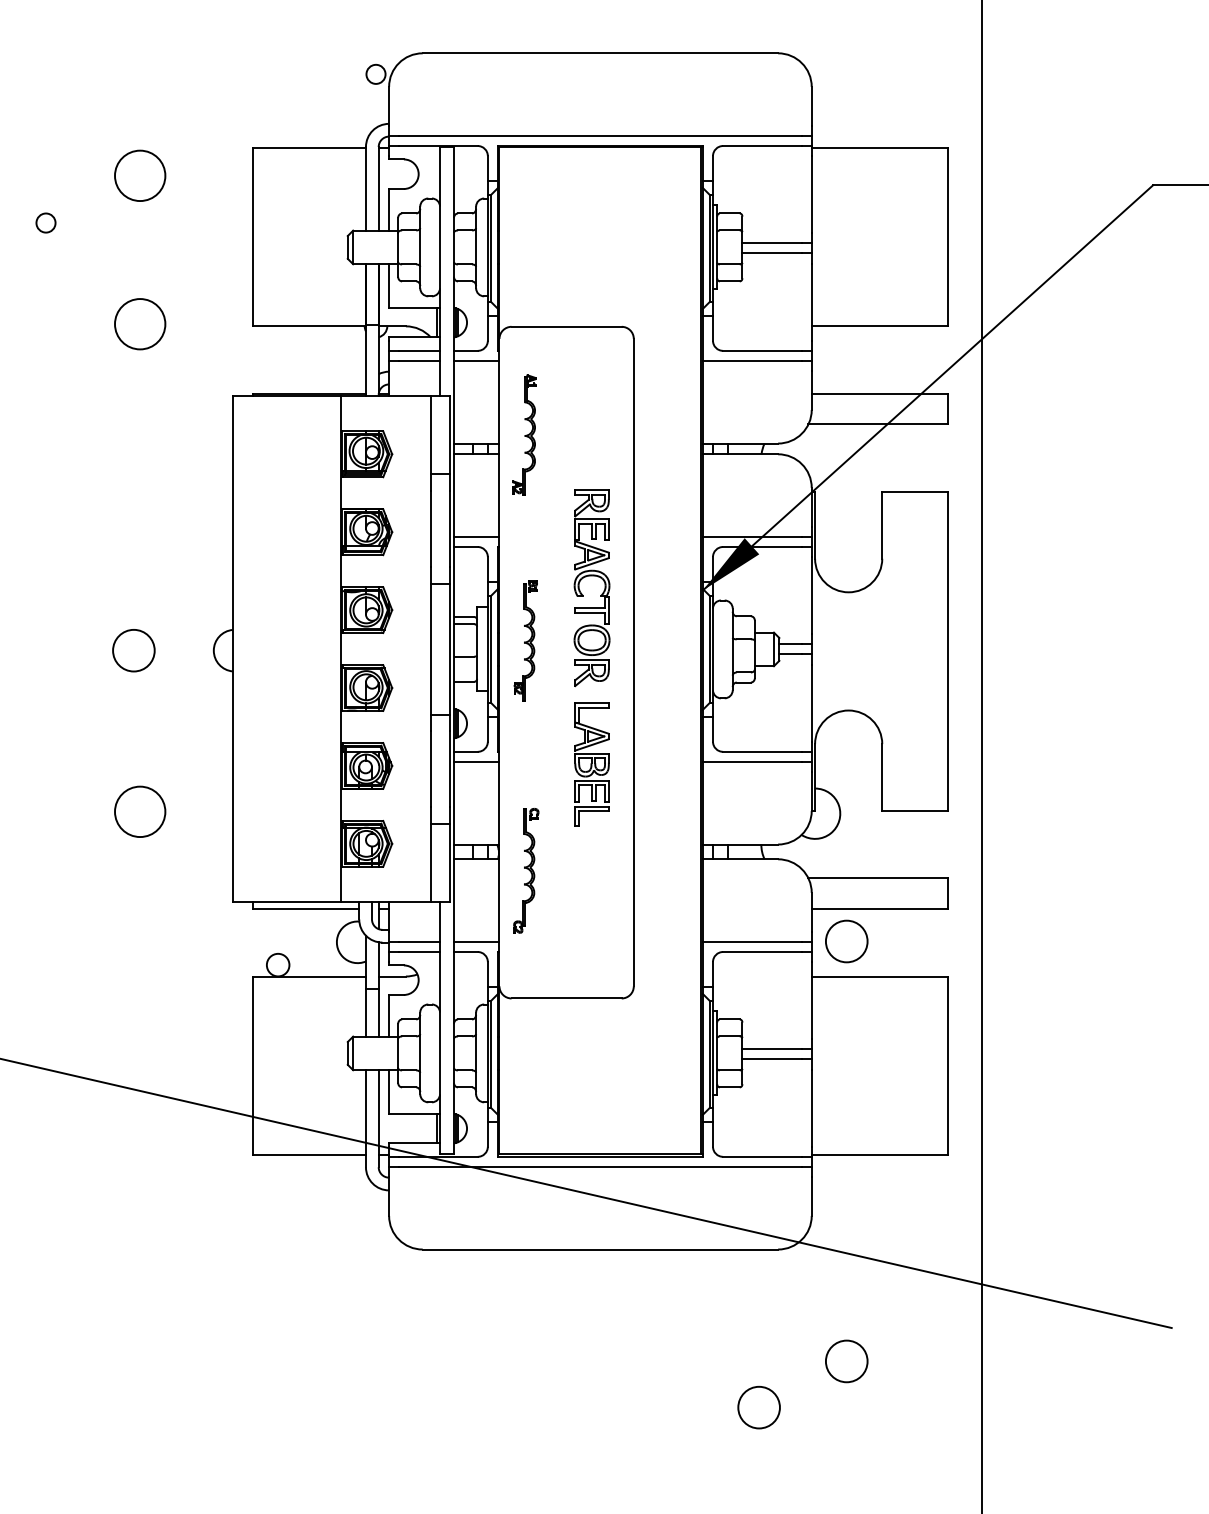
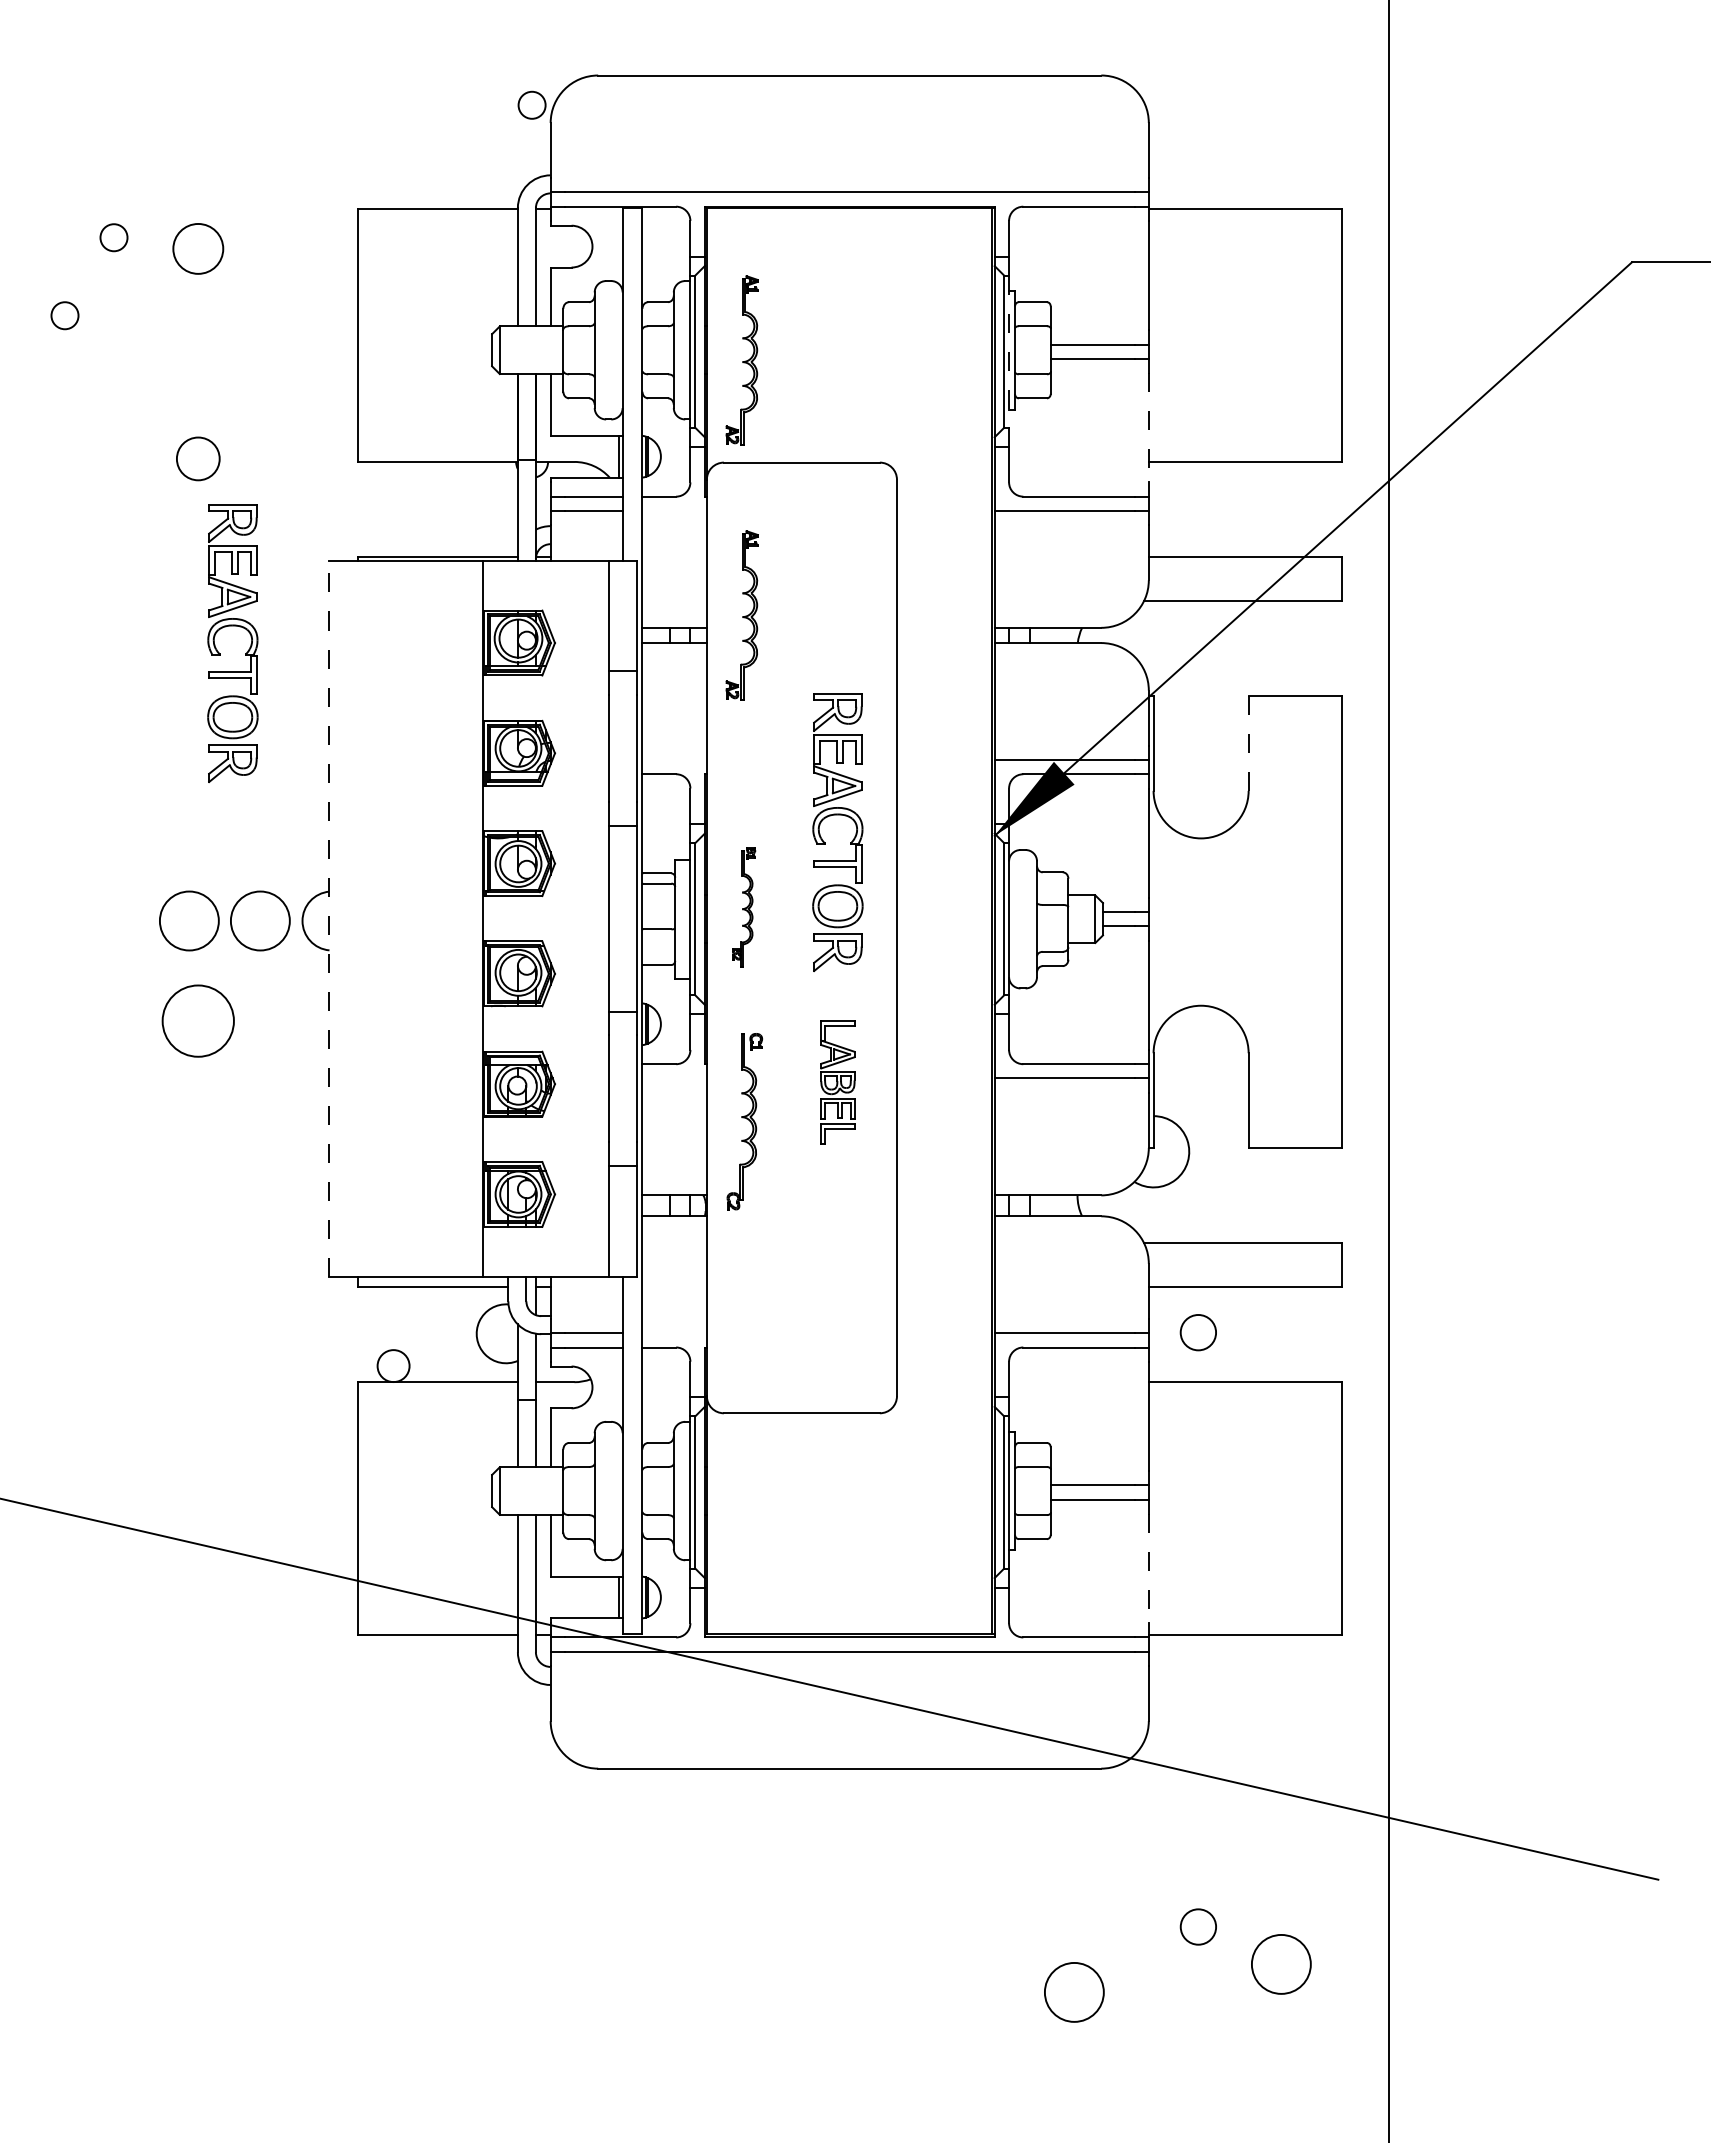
circle: (80, 167) -> (113, 237), added
circle: (139, 175) -> (197, 248), size x0.7
line: (713, 249) -> (1009, 352), solid -> dashed
part: (523, 254) -> (741, 360), added
line: (811, 302) -> (1148, 427), solid -> dashed
circle: (139, 323) -> (197, 458), size x0.6
line: (476, 360) -> (674, 510), removed
part: (155, 461) -> (220, 653), added
line: (882, 525) -> (1248, 743), solid -> dashed
line: (476, 536) -> (674, 759), removed
part: (525, 641) -> (743, 907), size x0.7
line: (232, 648) -> (329, 918), solid -> dashed
circle: (184, 650) -> (260, 920), added
line: (476, 761) -> (674, 1078), removed
part: (591, 764) -> (837, 1082), size x0.7
circle: (139, 811) -> (197, 1020), moved
part: (526, 870) -> (744, 1121), moved
circle: (846, 941) -> (1197, 1332), size x0.6
line: (476, 942) -> (674, 1333), removed
line: (811, 1108) -> (1148, 1568), solid -> dashed
circle: (846, 1361) -> (1198, 1926), size x0.6
circle: (905, 1387) -> (1281, 1964), added

